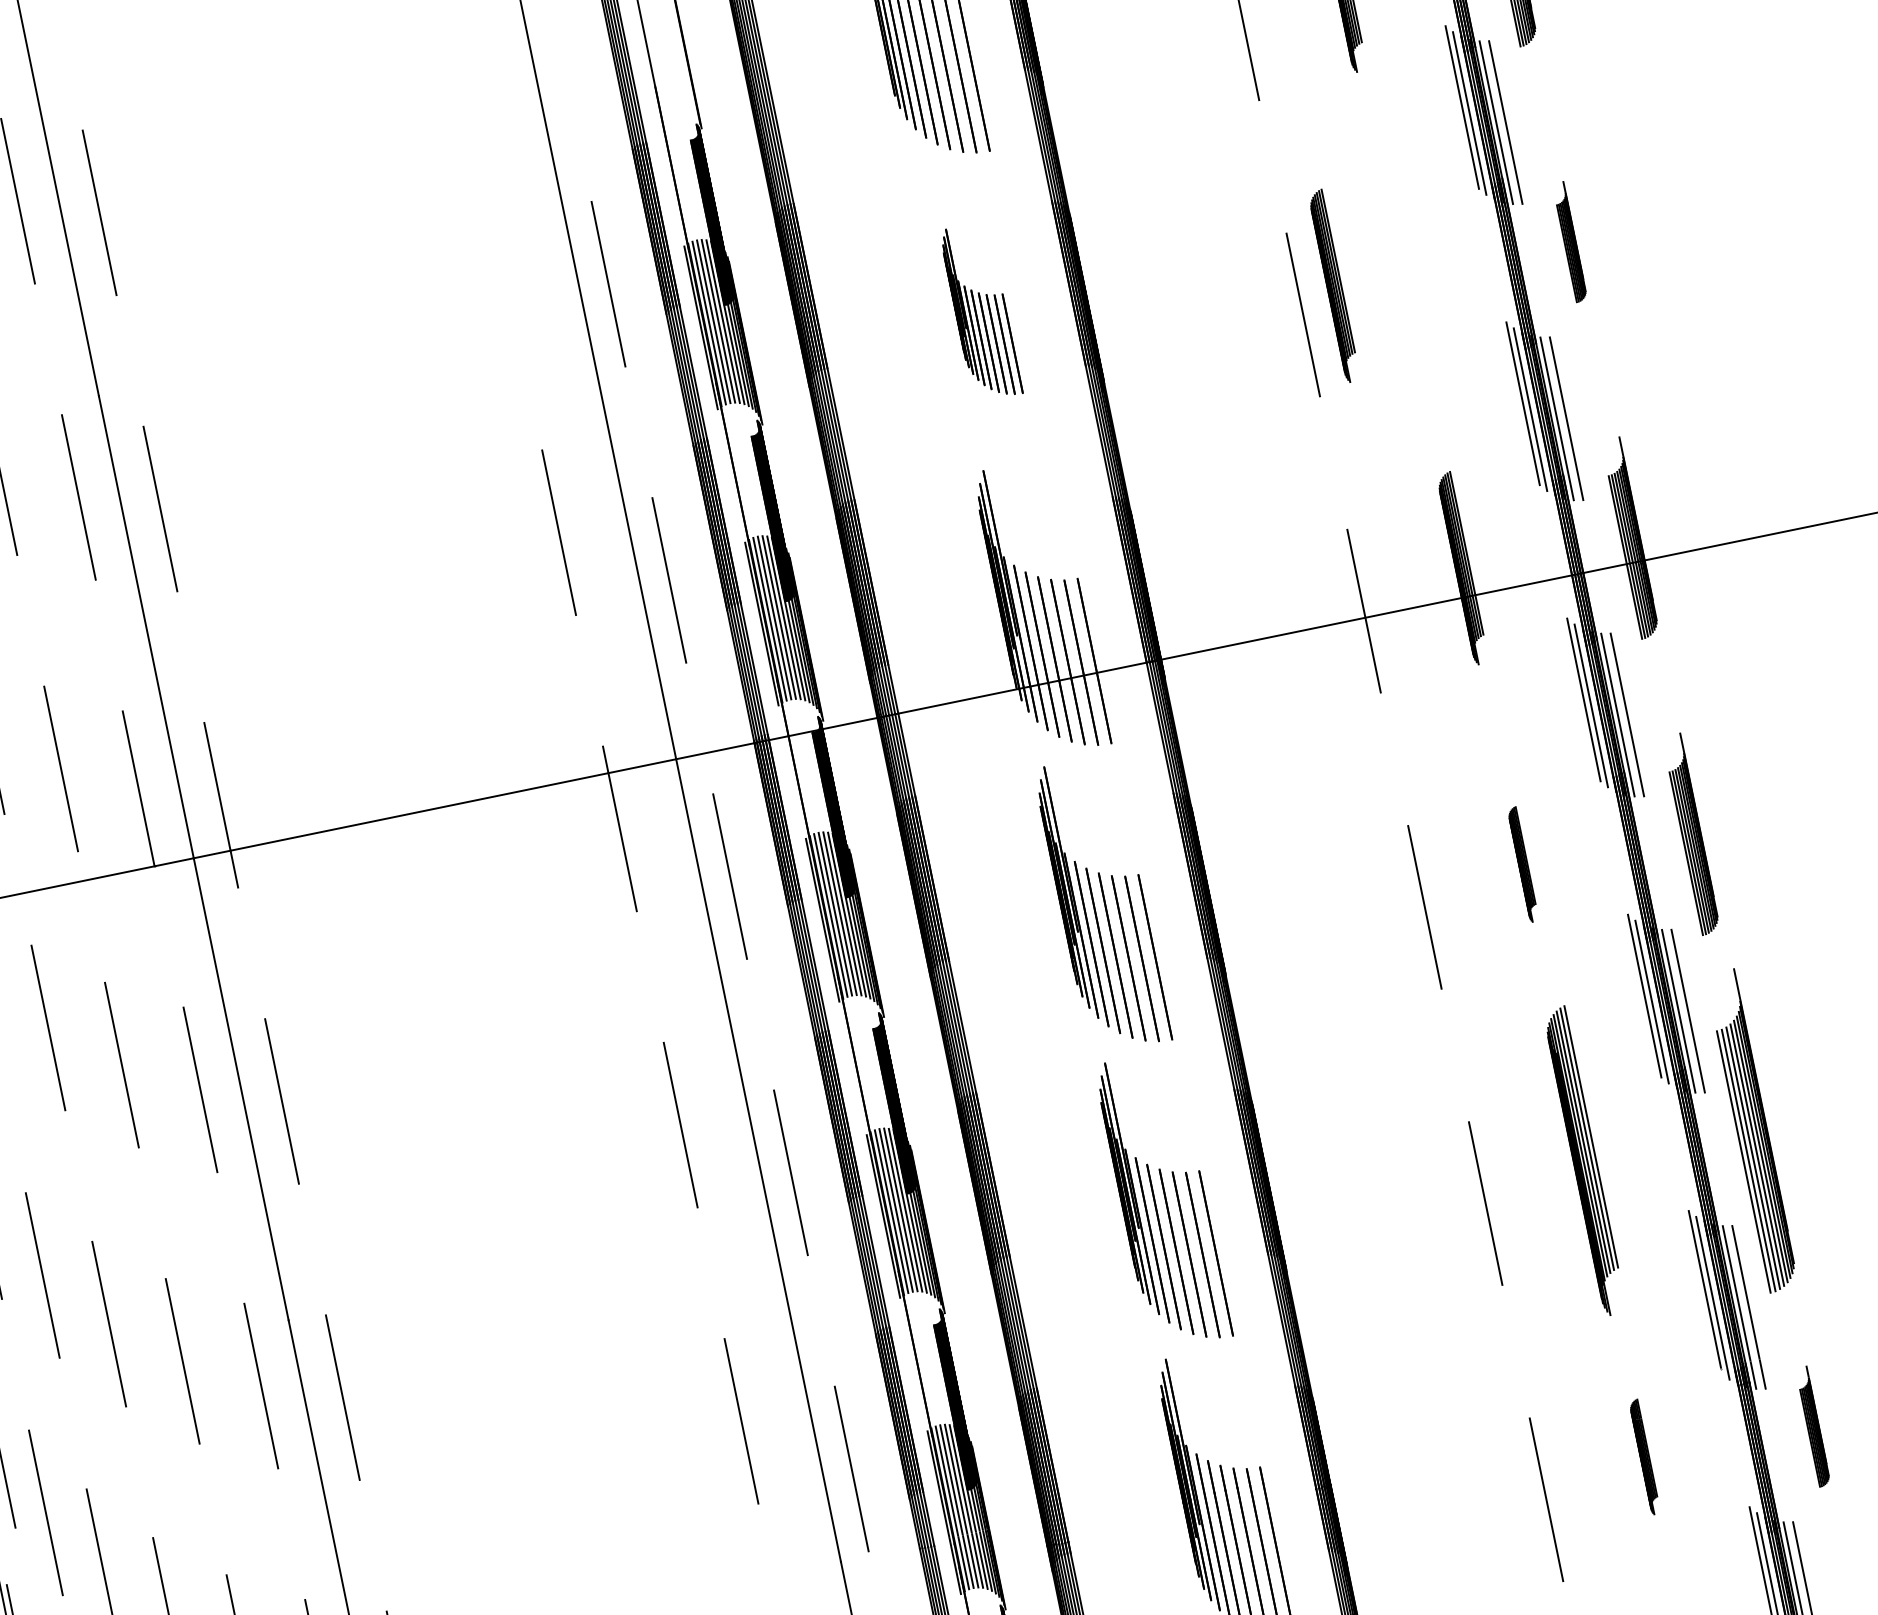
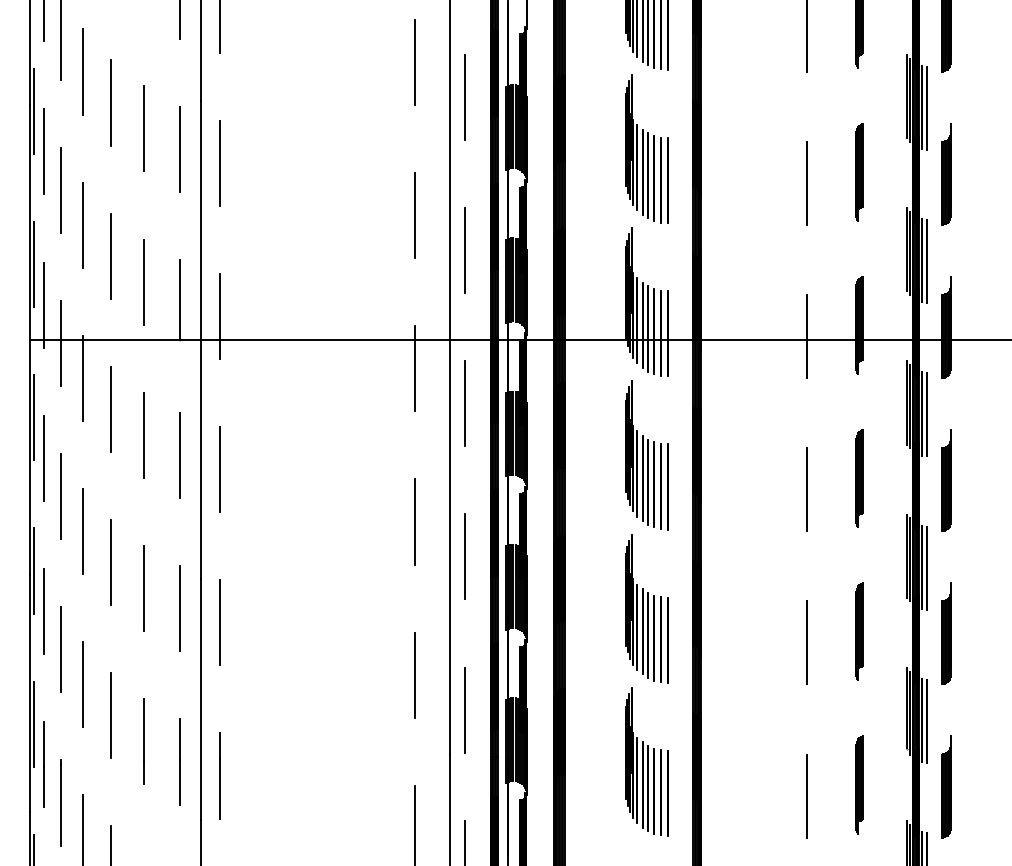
line: (498, 234) -> (415, 61), added
part: (1570, 242) -> (946, 174), size x1.67
part: (1333, 286) -> (859, 172), moved
part: (979, 311) -> (646, 148), size x1.67
part: (1522, 864) -> (859, 478), size x1.67
part: (1752, 1129) -> (946, 633), size x0.62
part: (1583, 1160) -> (859, 631), size x0.62
part: (1813, 1425) -> (946, 786), size x1.67
part: (1644, 1456) -> (859, 784), size x1.67

